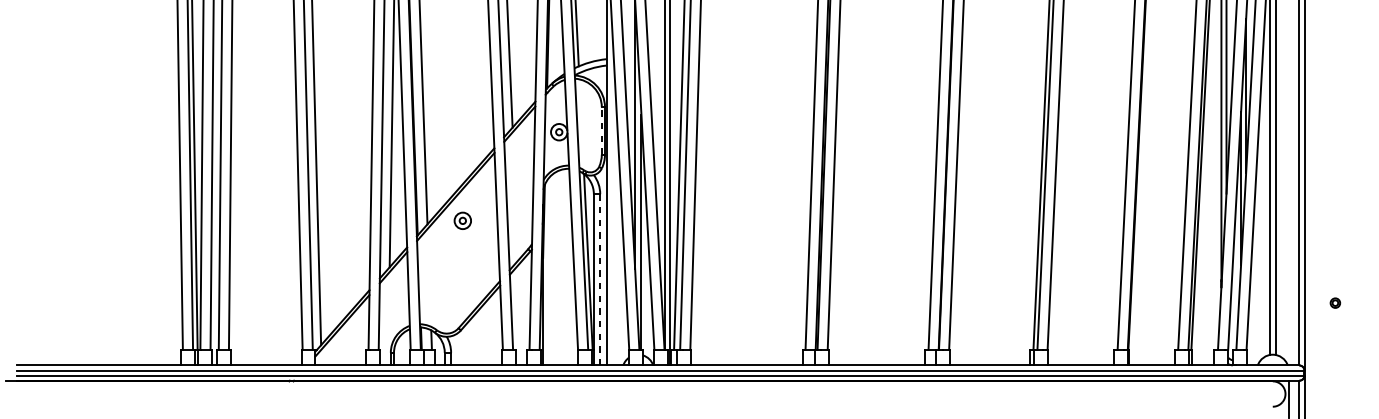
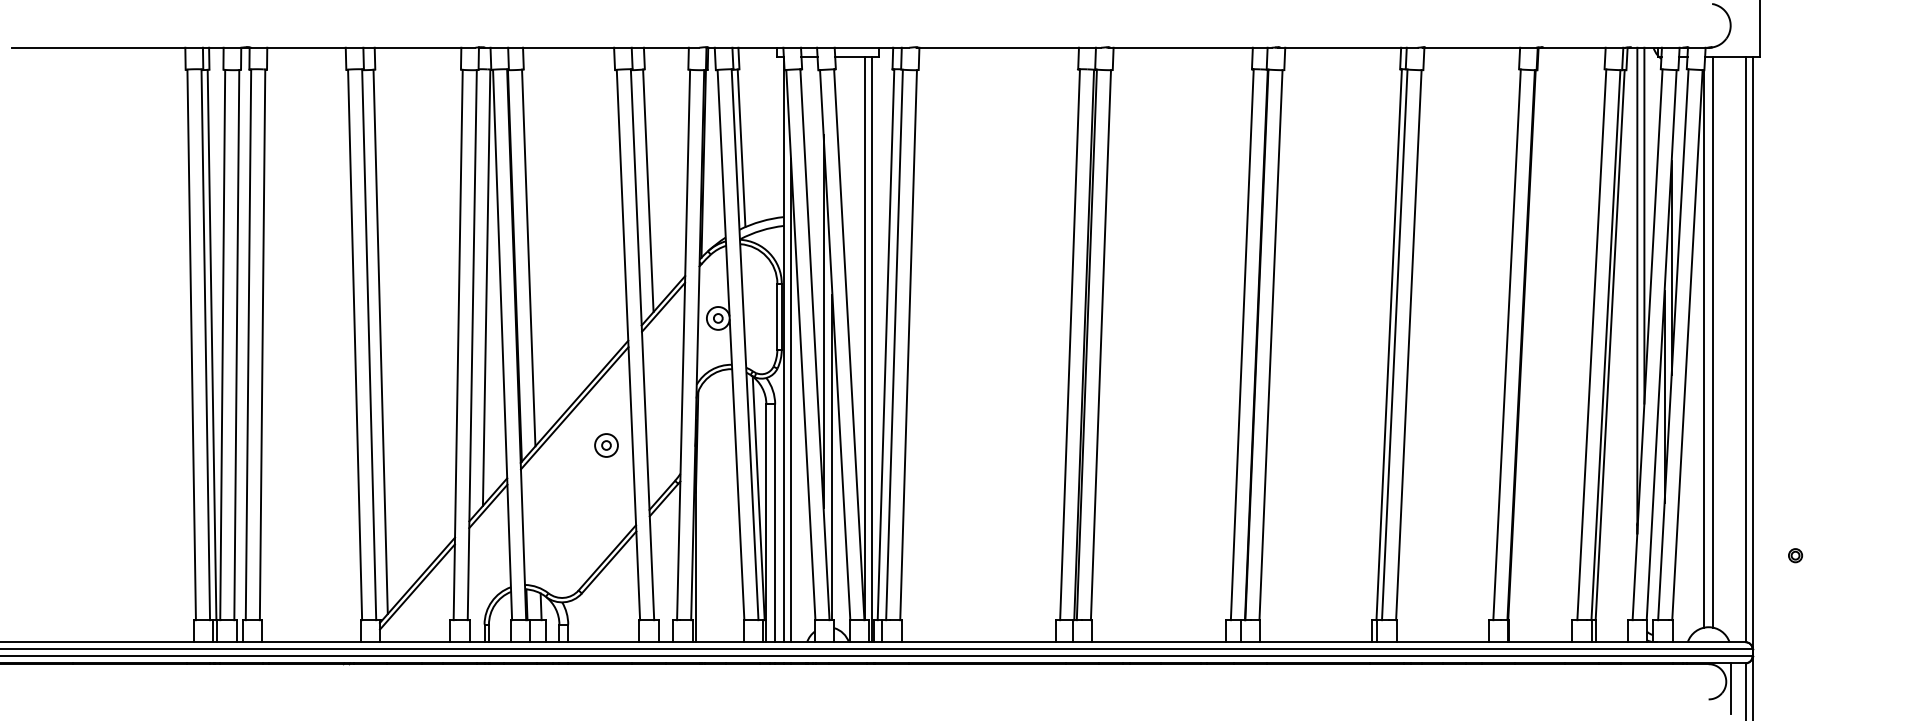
line: (601, 130) -> (777, 316), dashed -> solid
line: (611, 191) -> (791, 400), added
part: (462, 220) -> (606, 445), moved
line: (600, 279) -> (775, 523), dashed -> solid

